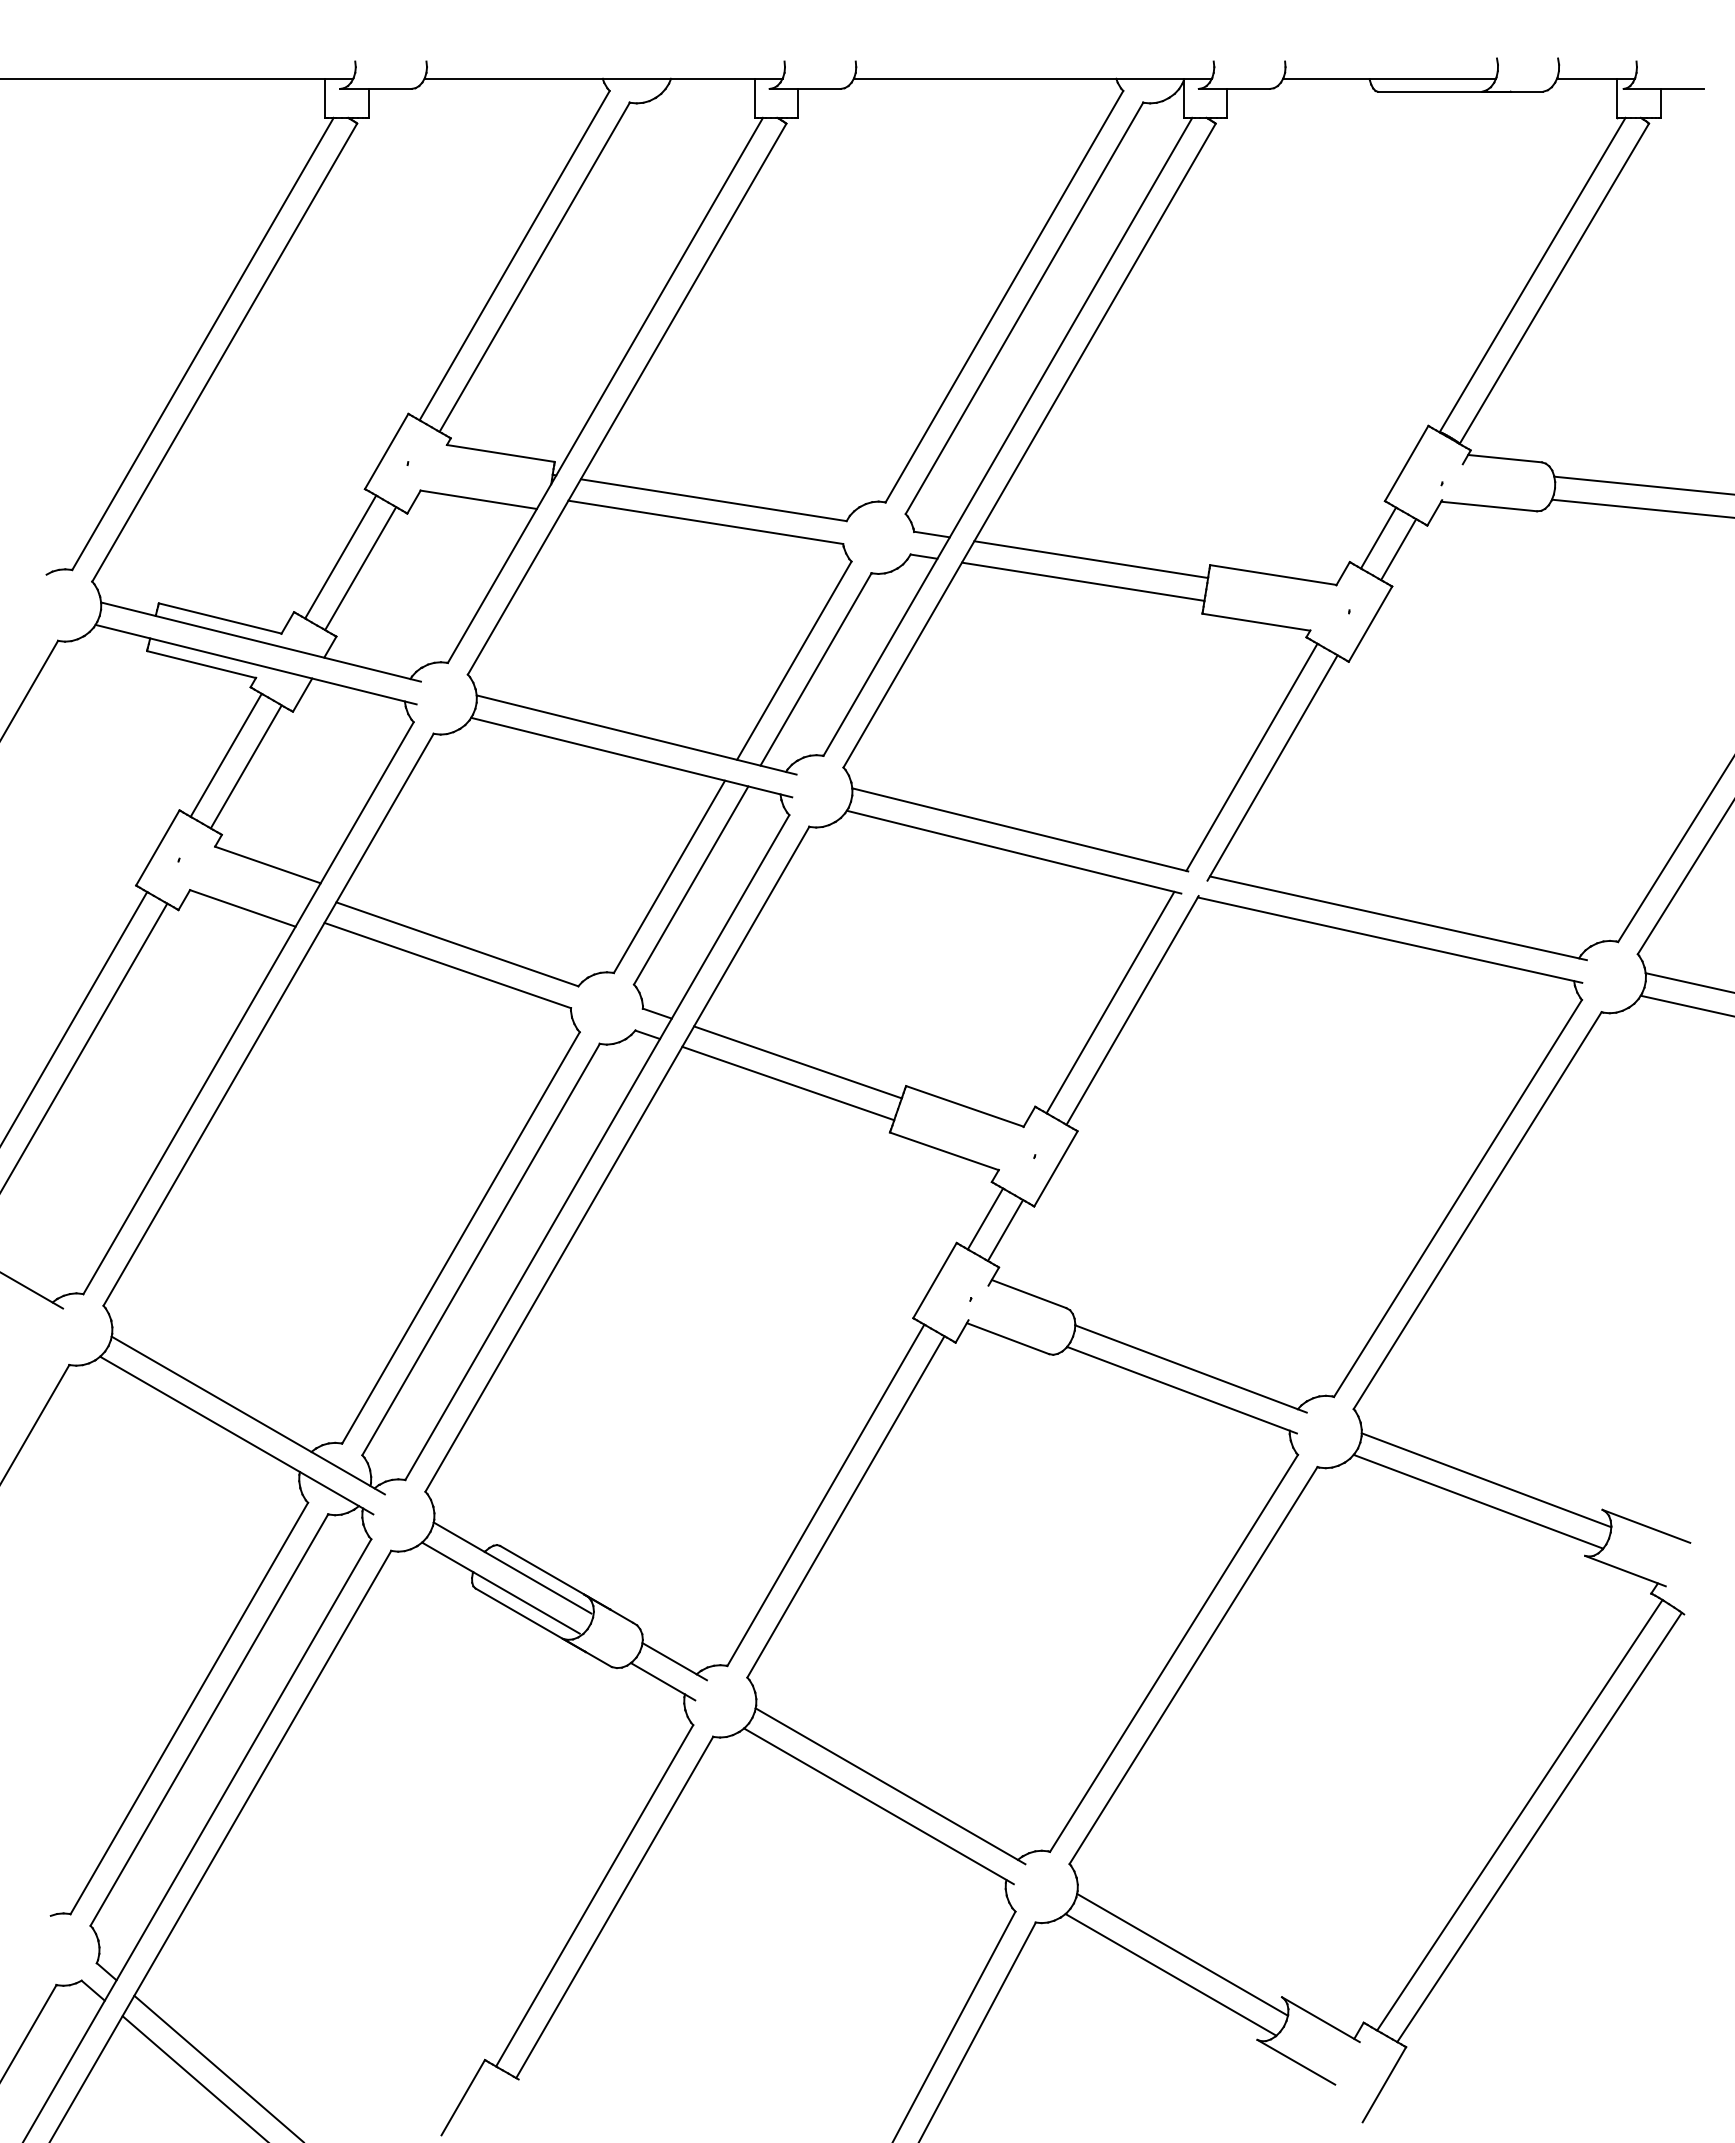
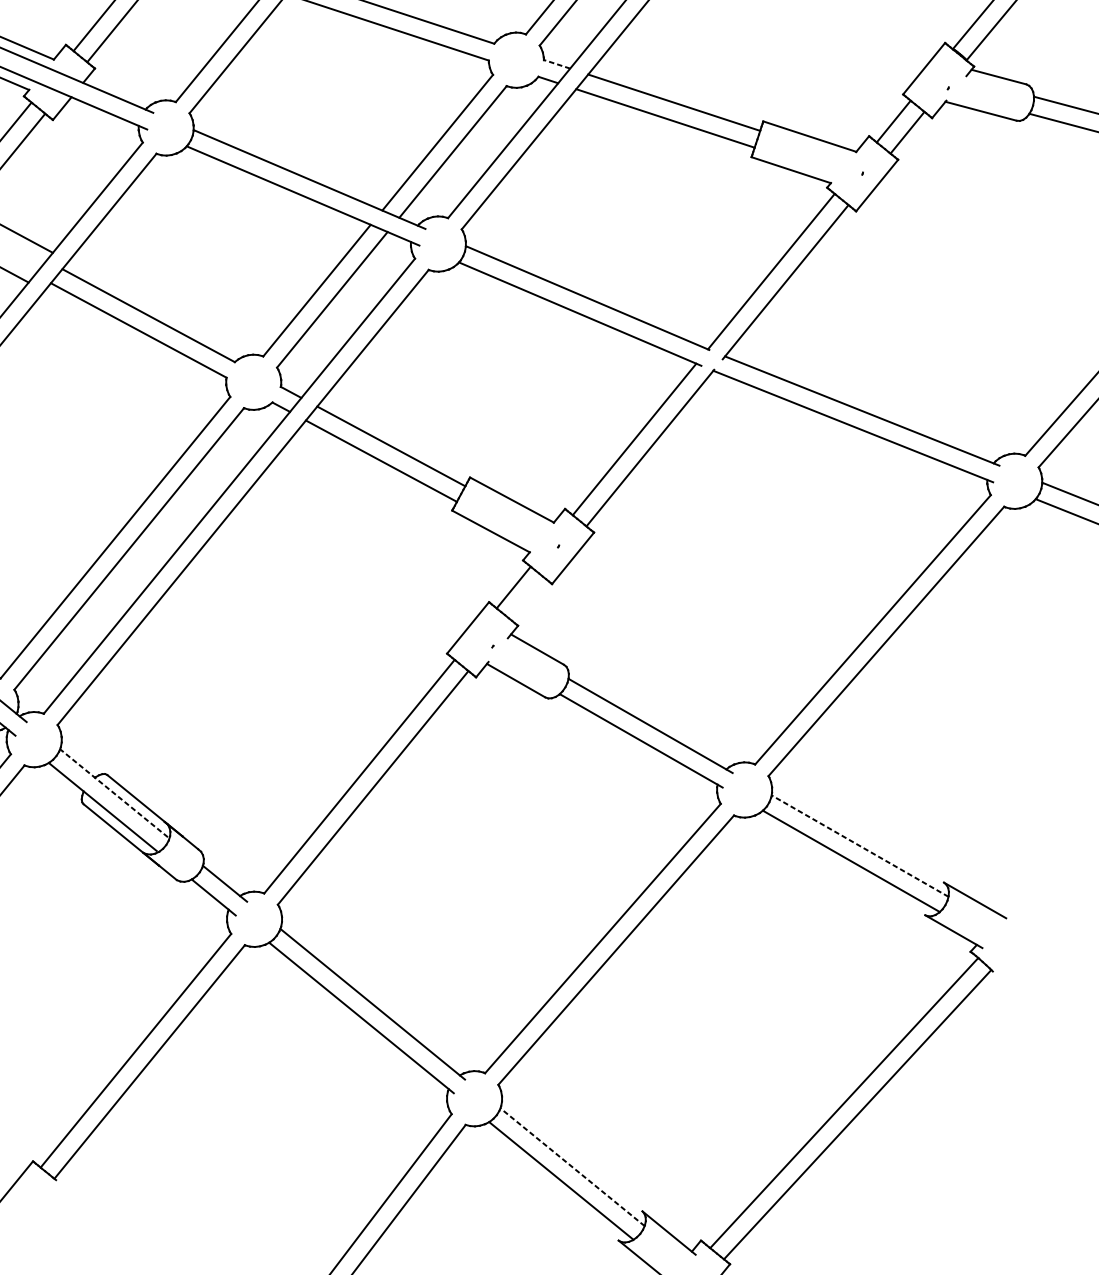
line: (931, 534) -> (556, 64), solid -> dashed
line: (1005, 1230) -> (527, 598), removed
line: (1486, 1480) -> (860, 846), solid -> dashed
line: (512, 1567) -> (114, 792), solid -> dashed
line: (1182, 1954) -> (572, 1166), solid -> dashed

